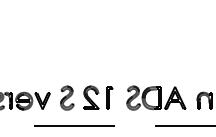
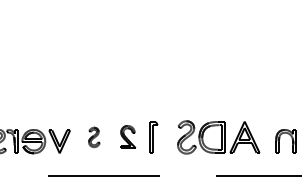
part: (91, 97) -> (128, 136), size x0.7
part: (67, 98) -> (94, 137), size x0.6

